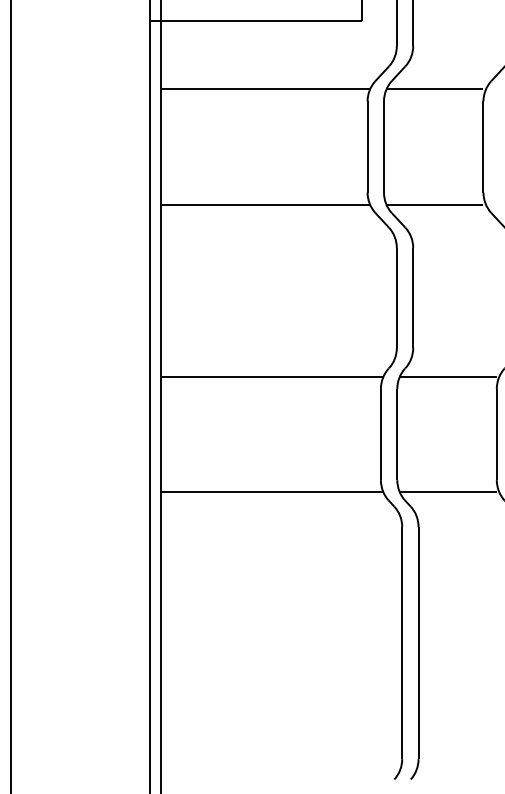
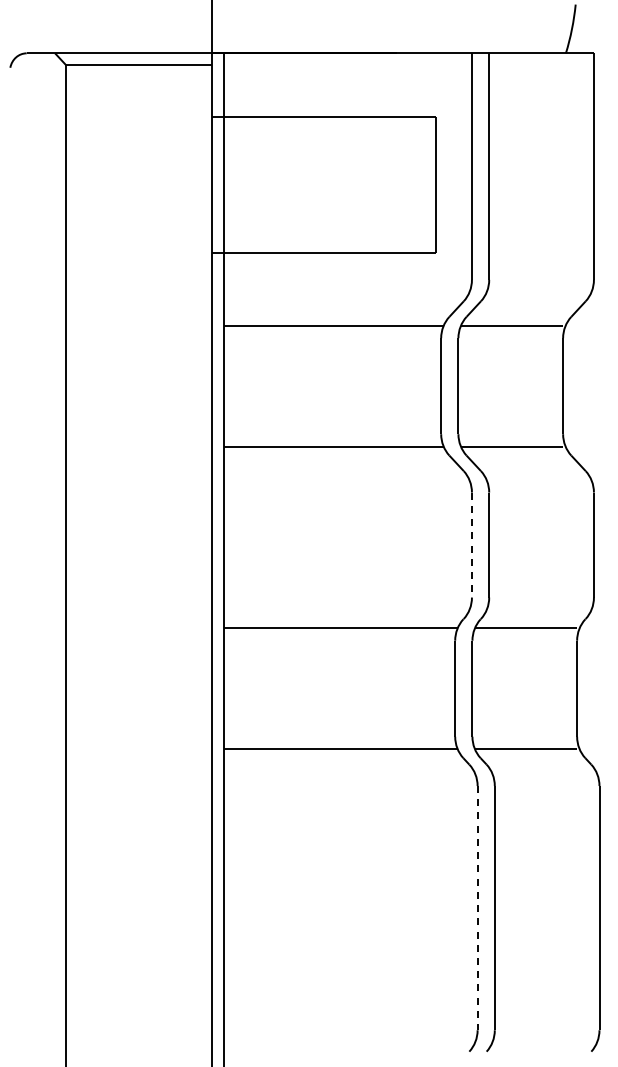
line: (396, 298) -> (471, 545), solid -> dashed
line: (402, 643) -> (477, 908), solid -> dashed

